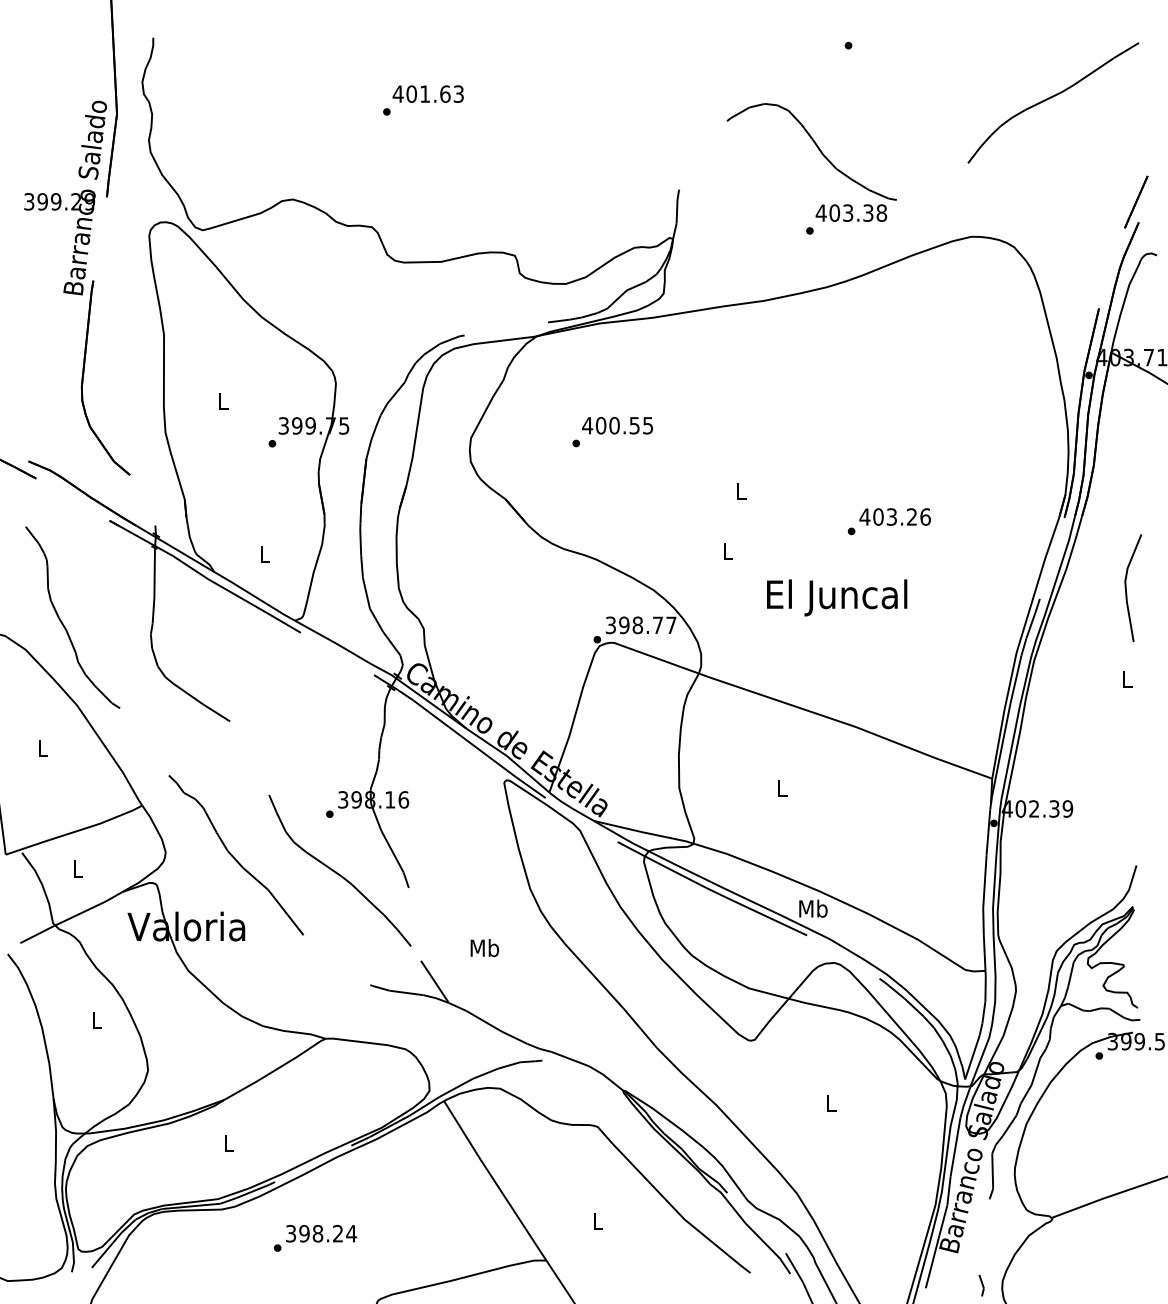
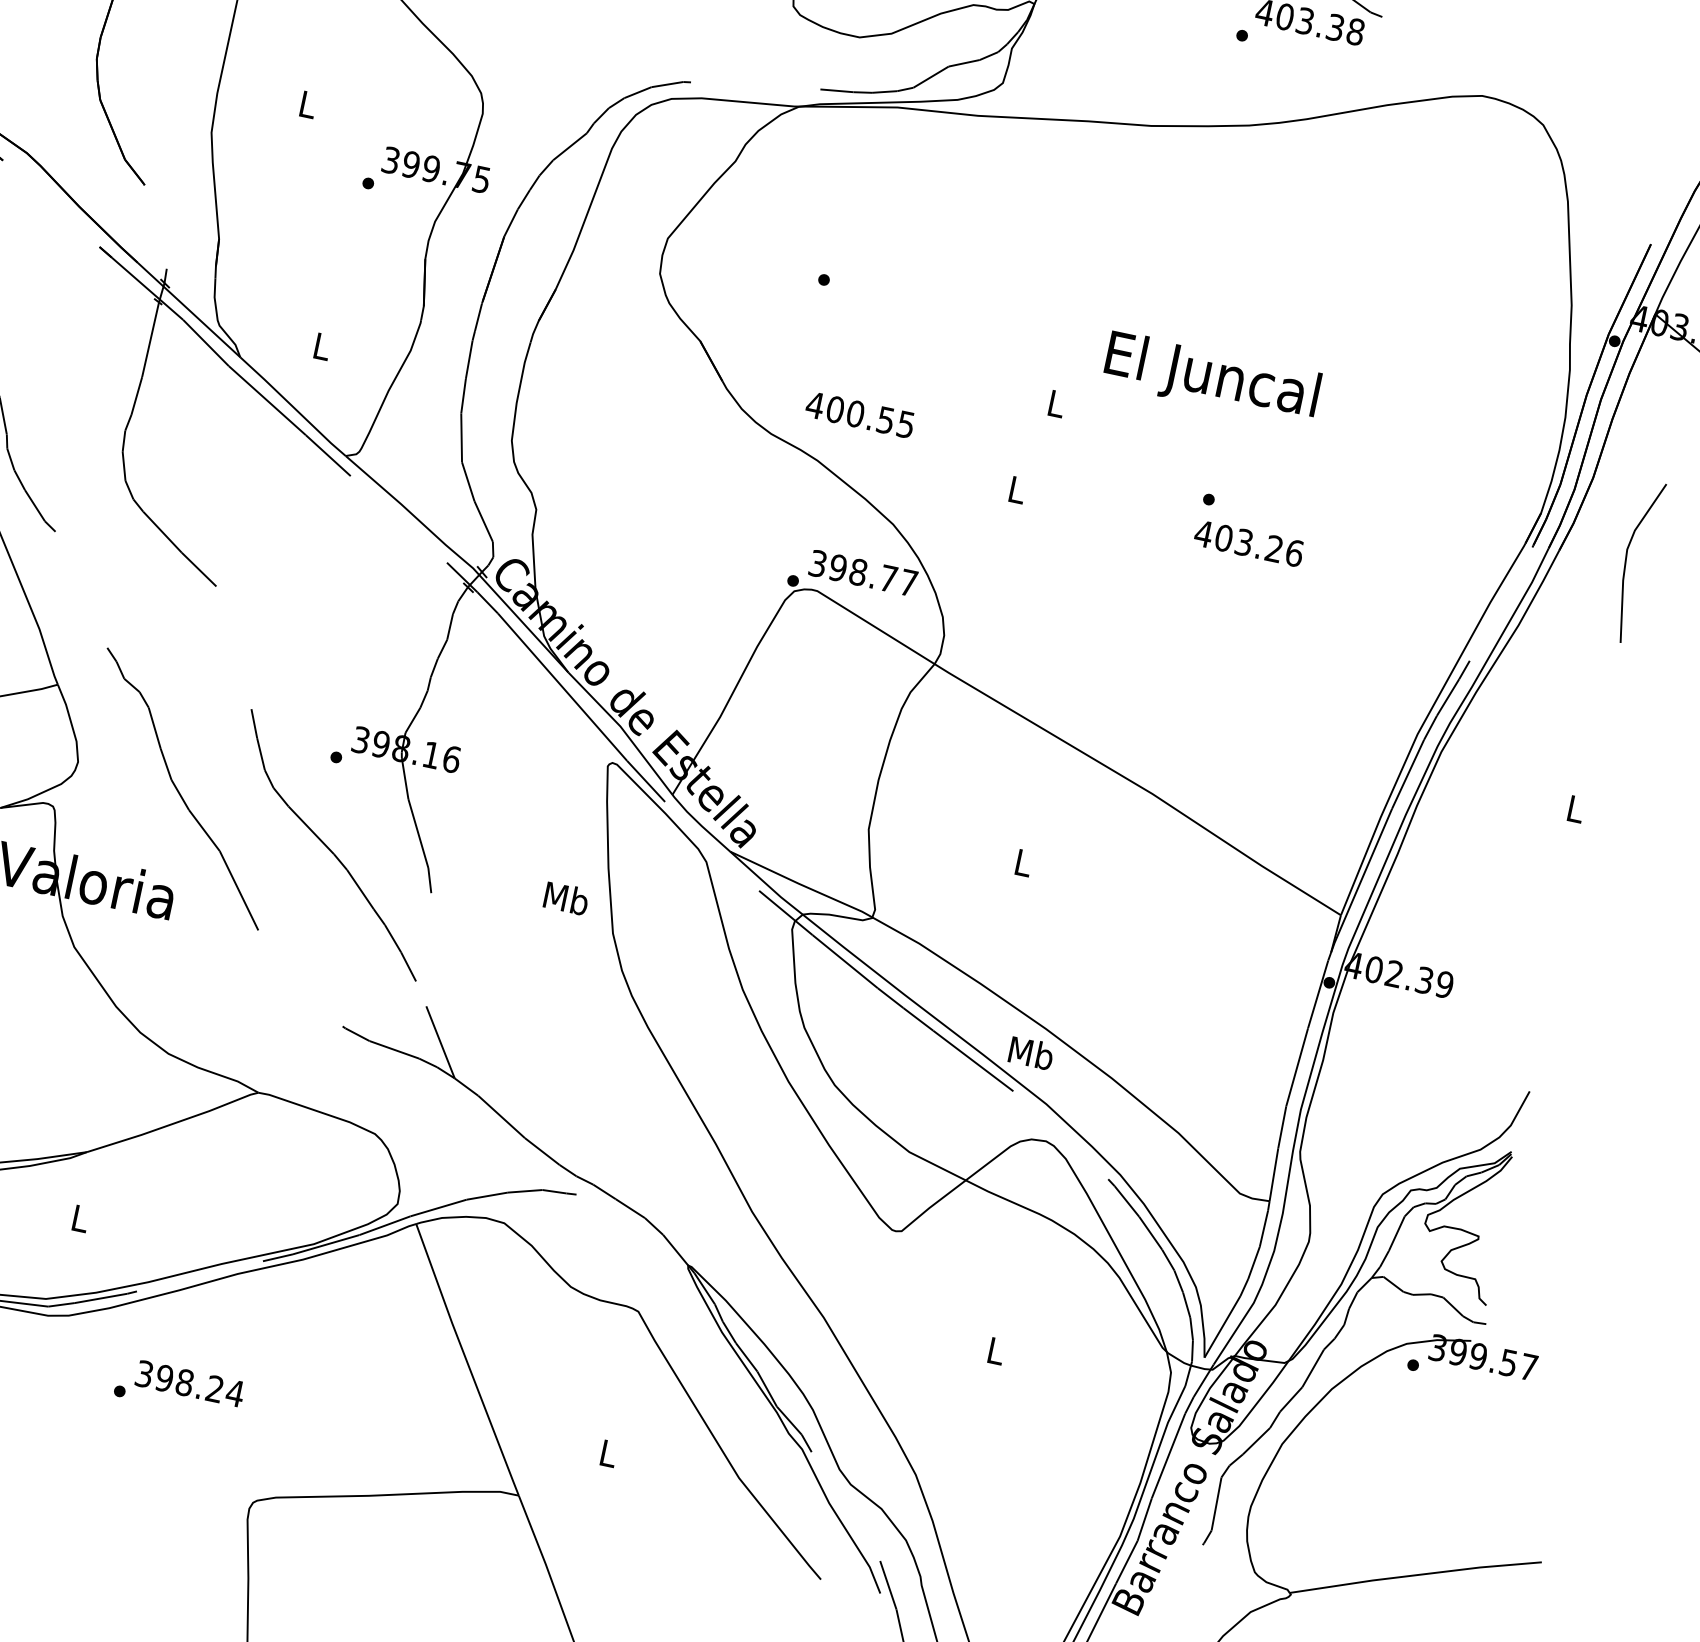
text: (617, 425) -> (860, 414), moved
text: (894, 516) -> (1248, 542), moved
line: (1126, 587) -> (1627, 558), moved
text: (837, 597) -> (1212, 378), moved
text: (484, 948) -> (565, 899), moved

